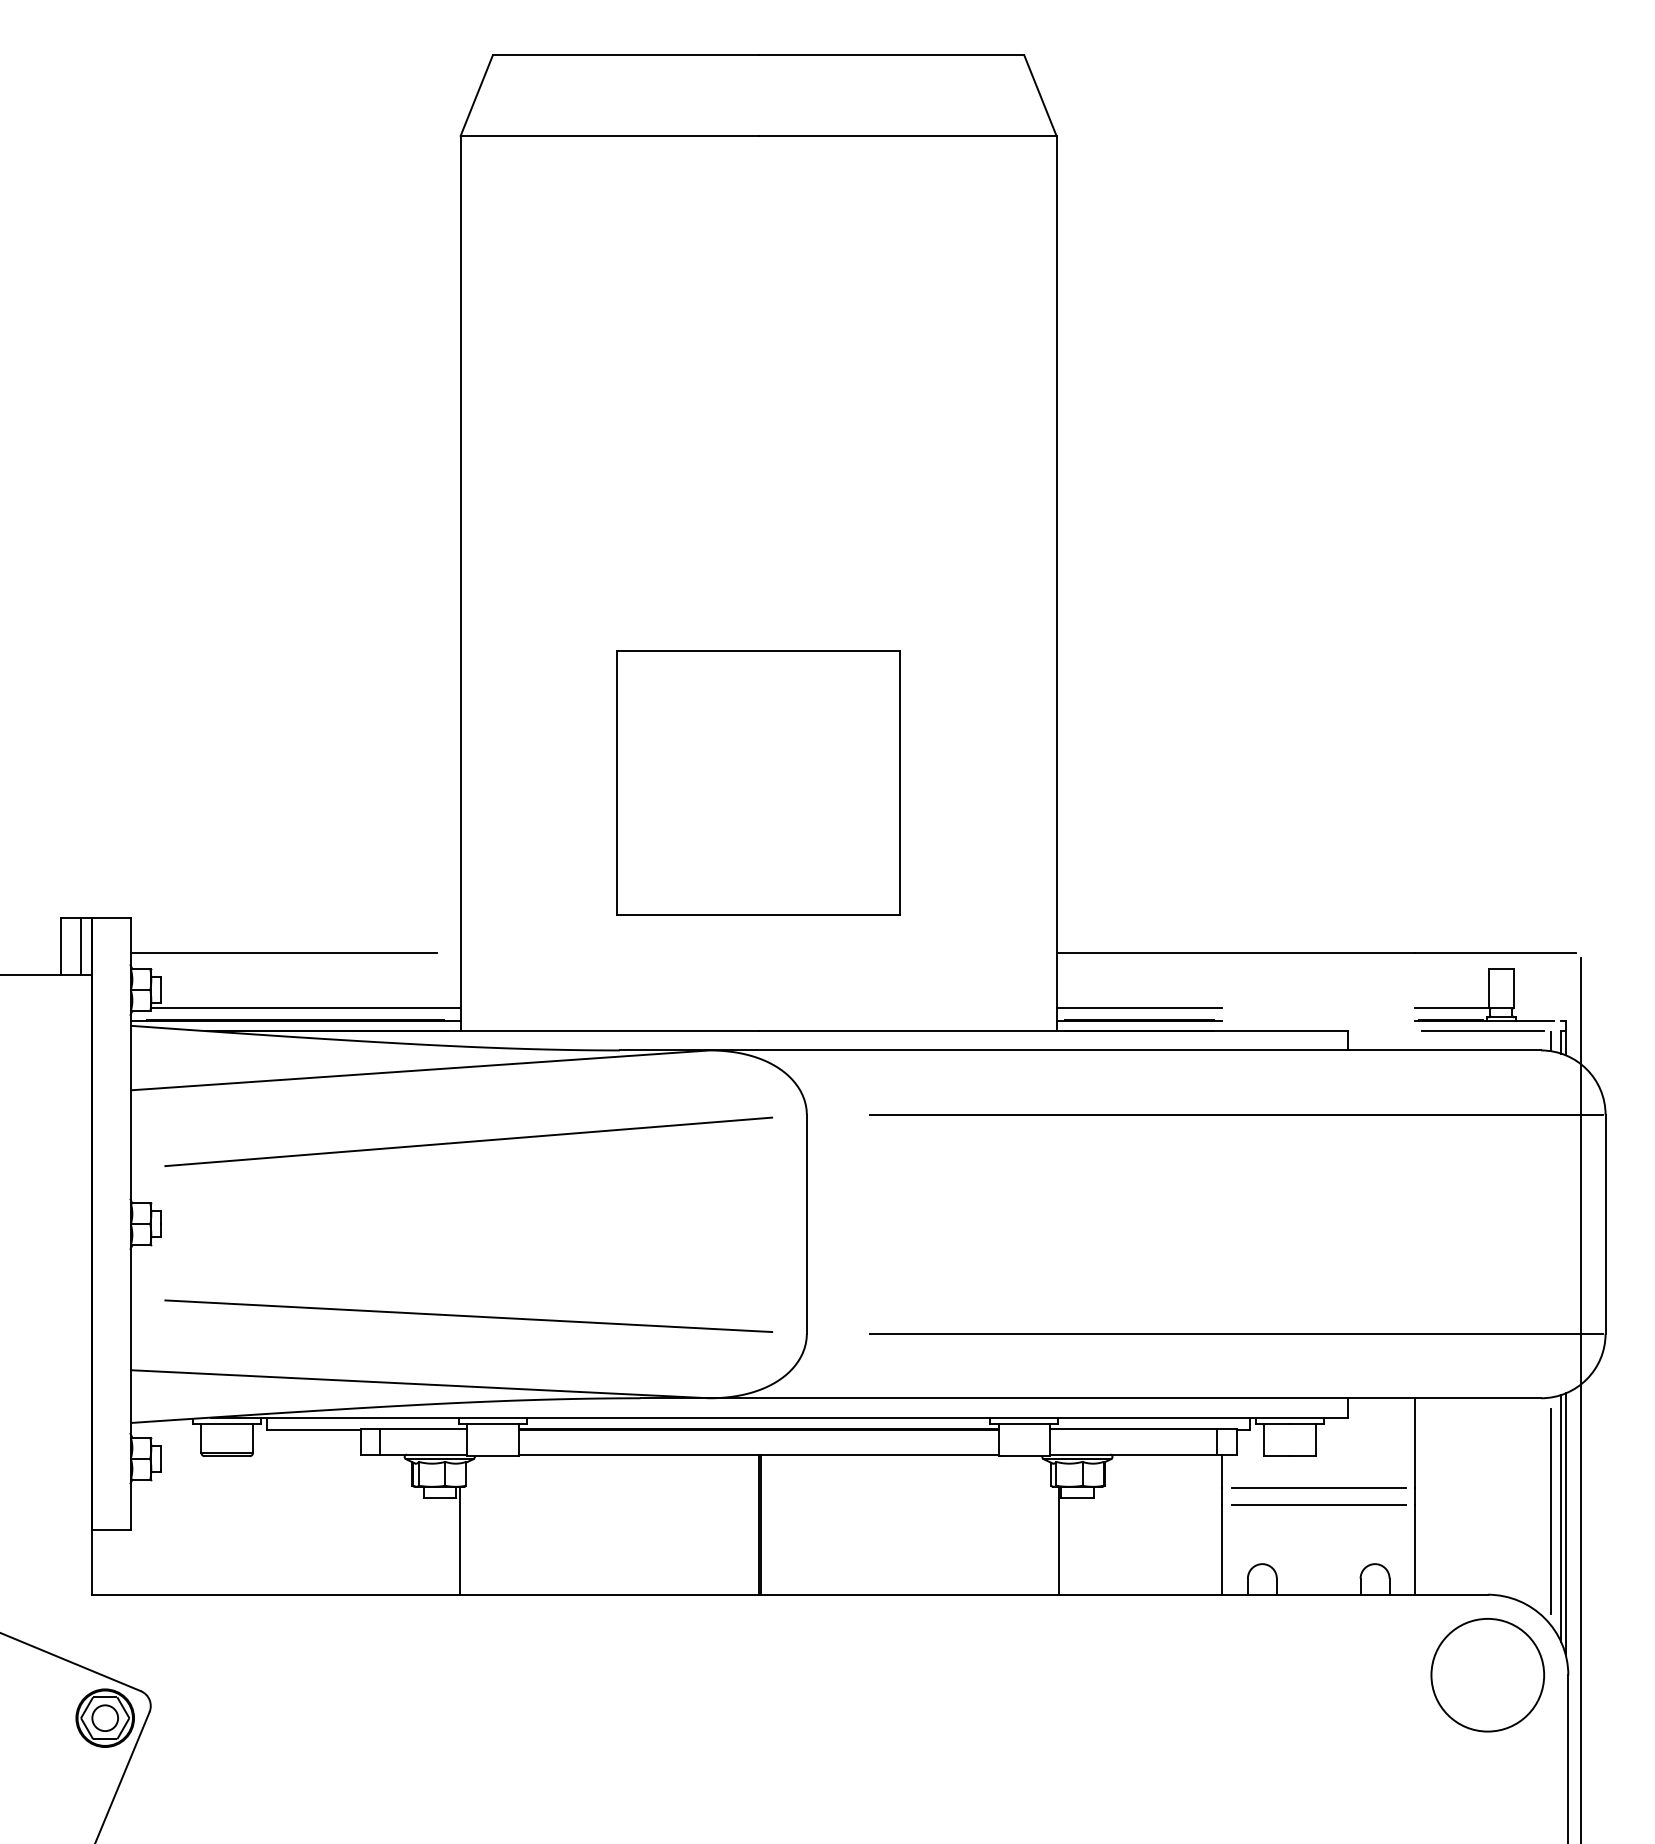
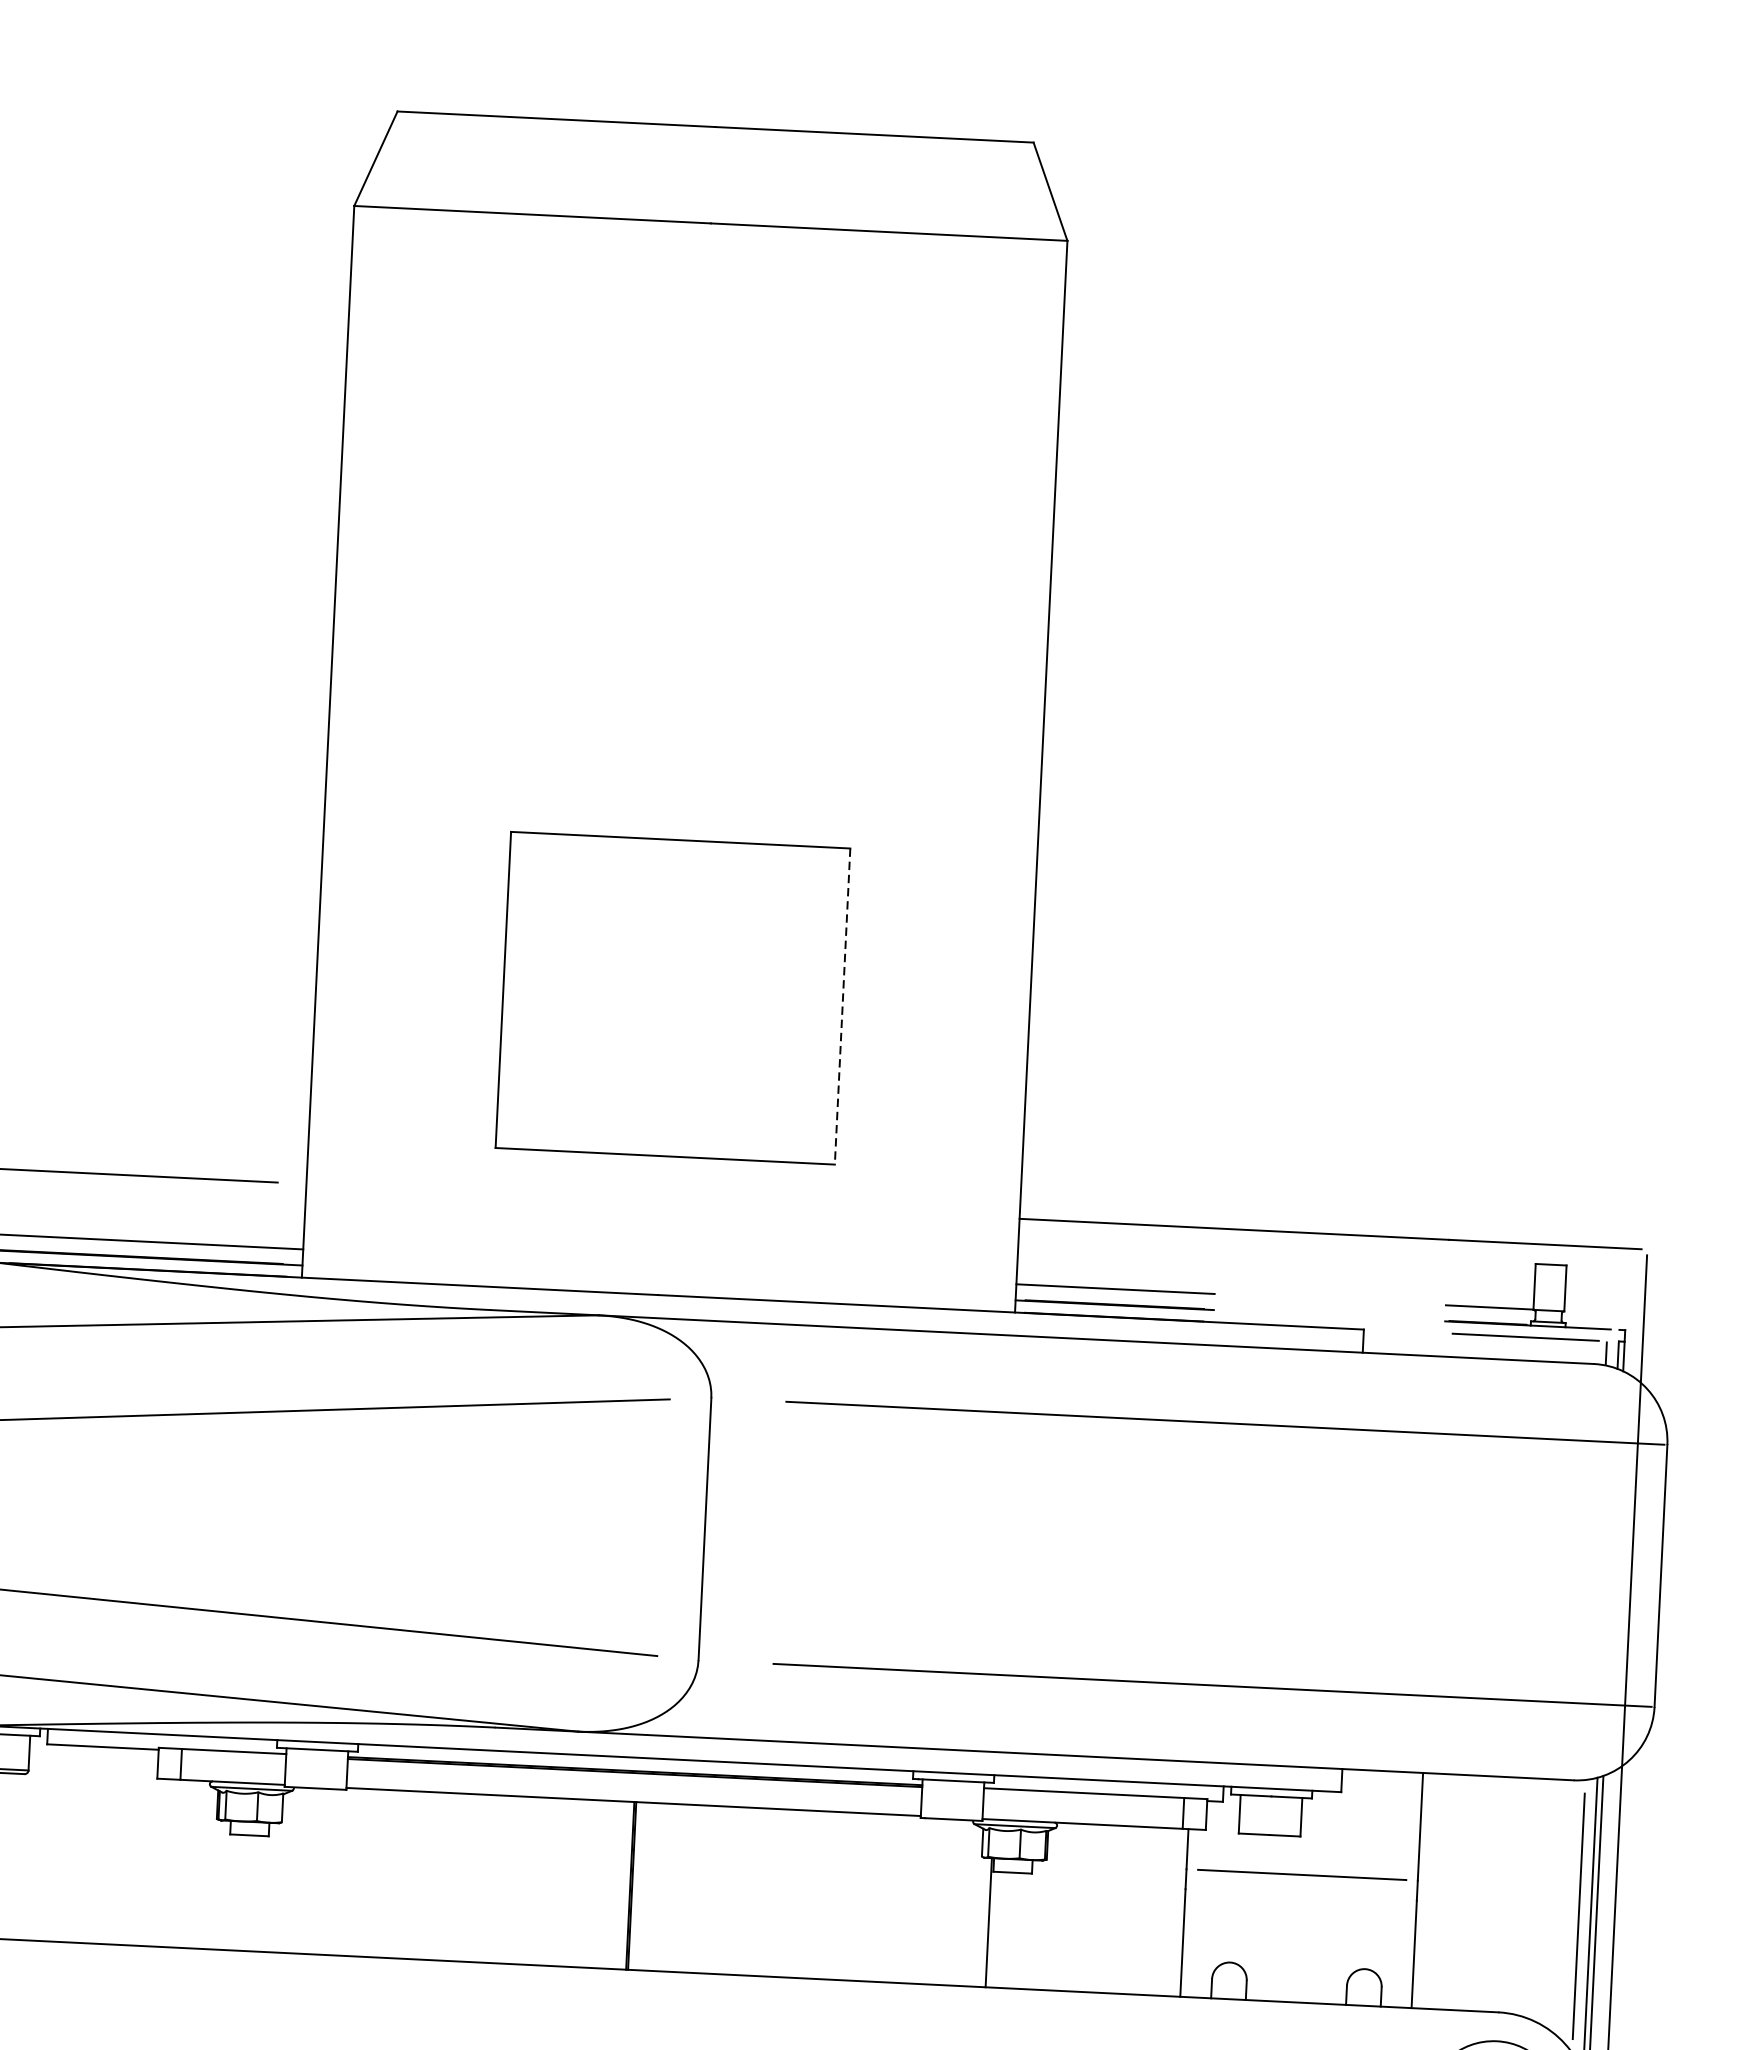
line: (900, 783) -> (842, 1006), solid -> dashed
line: (1318, 1504) -> (1300, 1894), removed
line: (460, 1540) -> (271, 1887), removed

